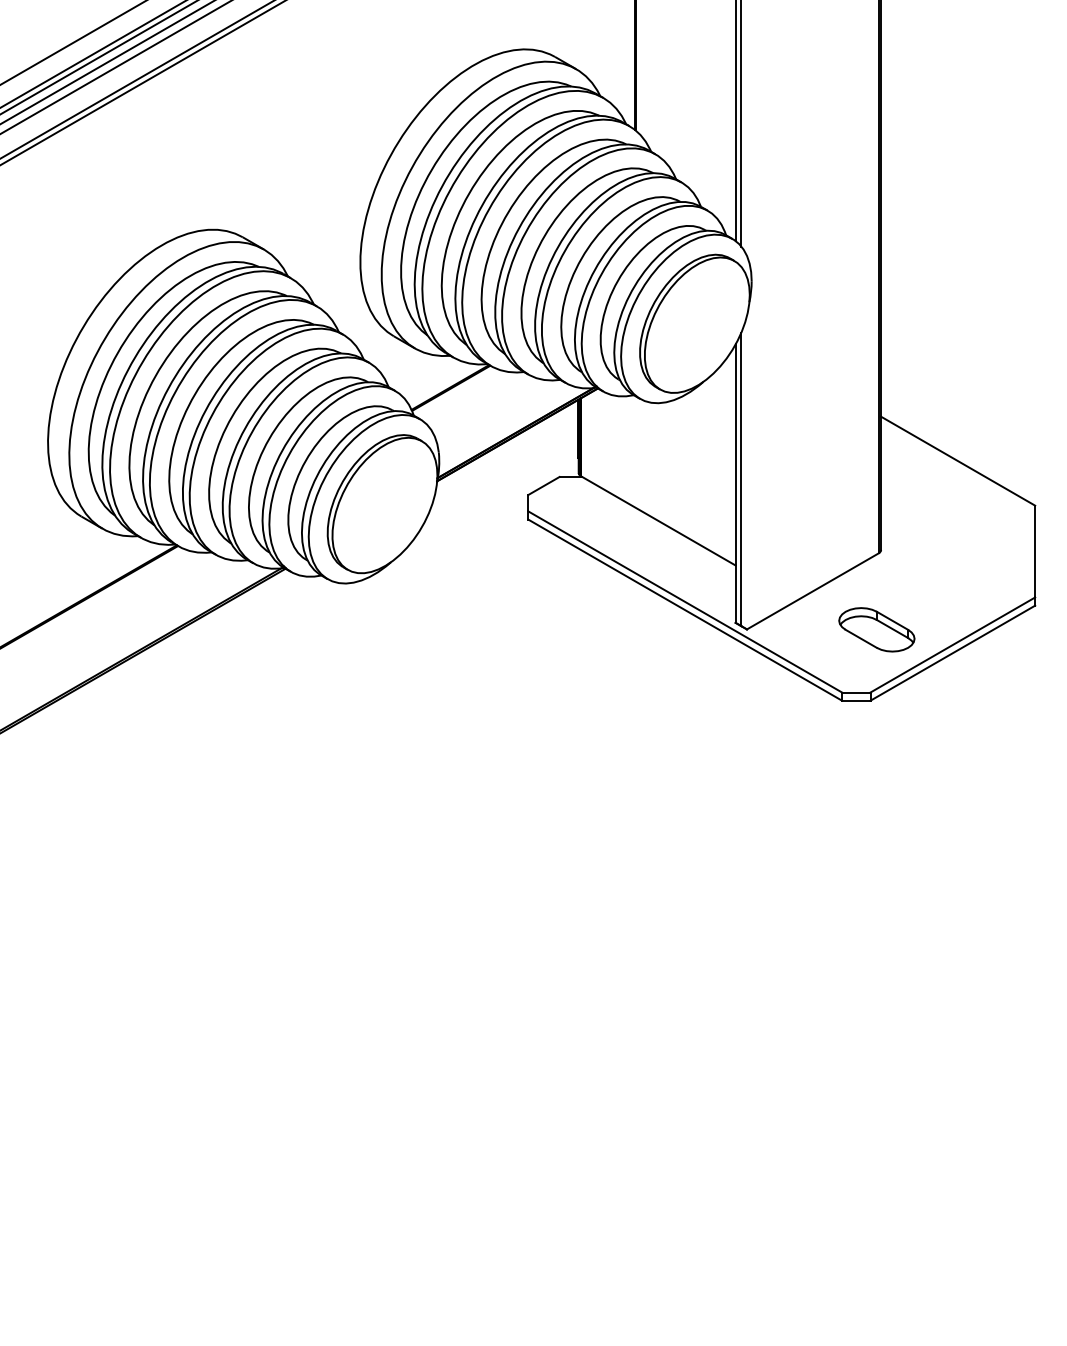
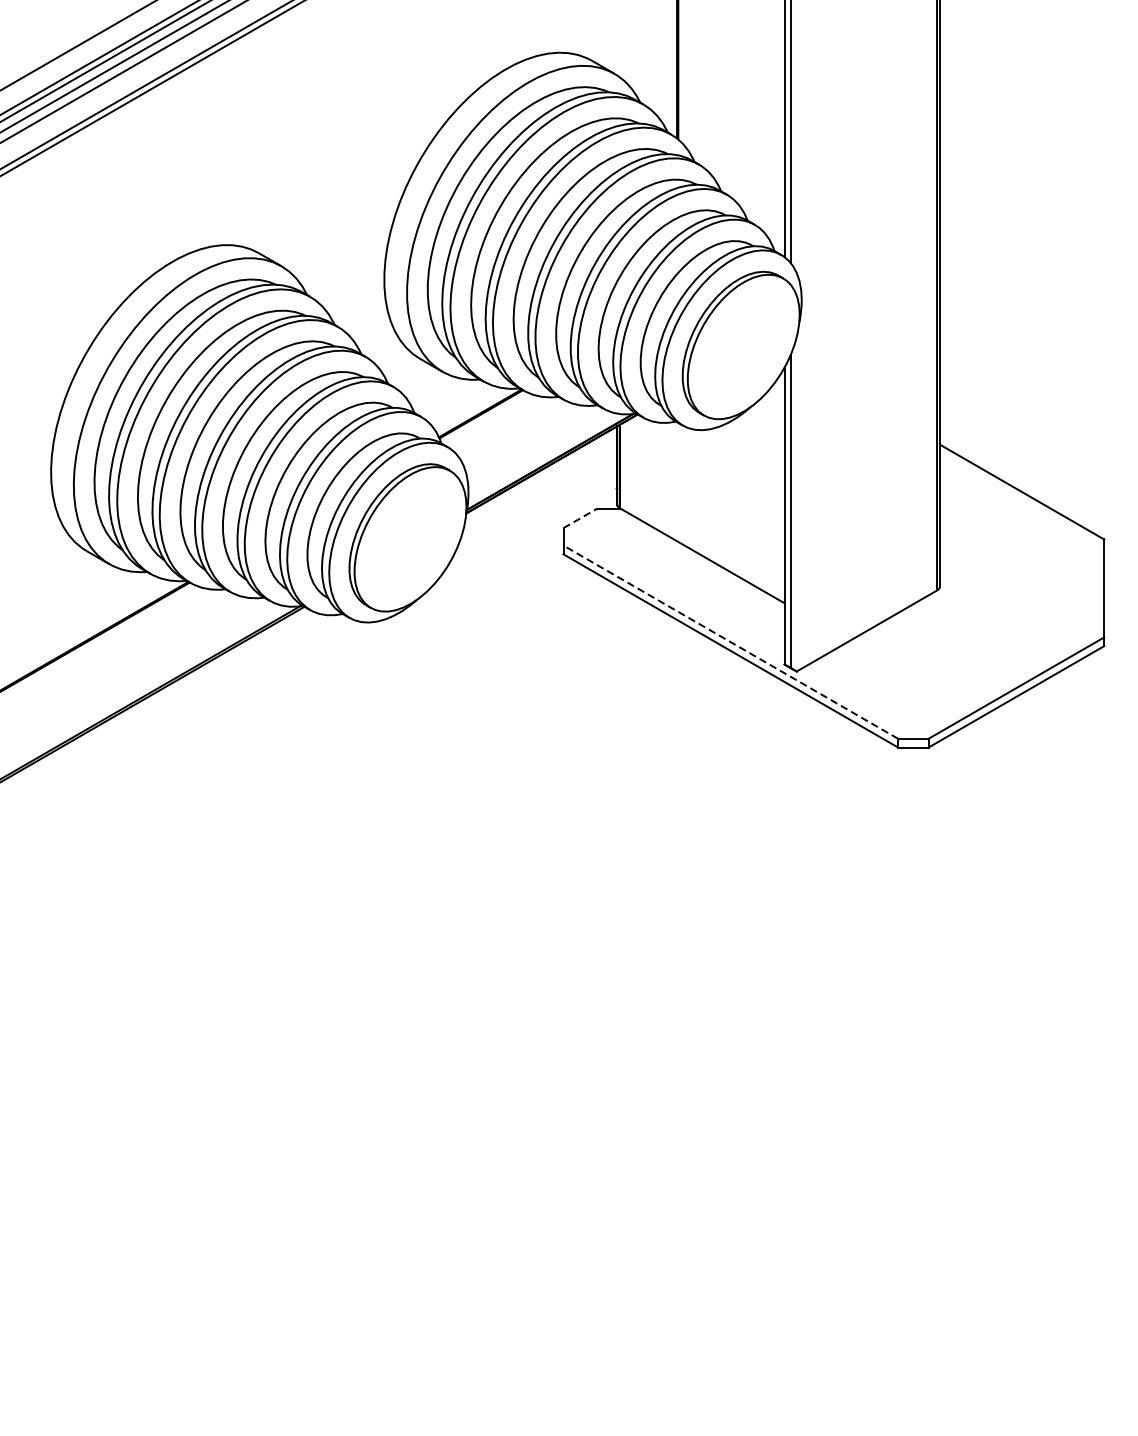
line: (544, 485) -> (580, 517), solid -> dashed
line: (684, 601) -> (730, 641), solid -> dashed
part: (876, 629) -> (934, 671), removed

